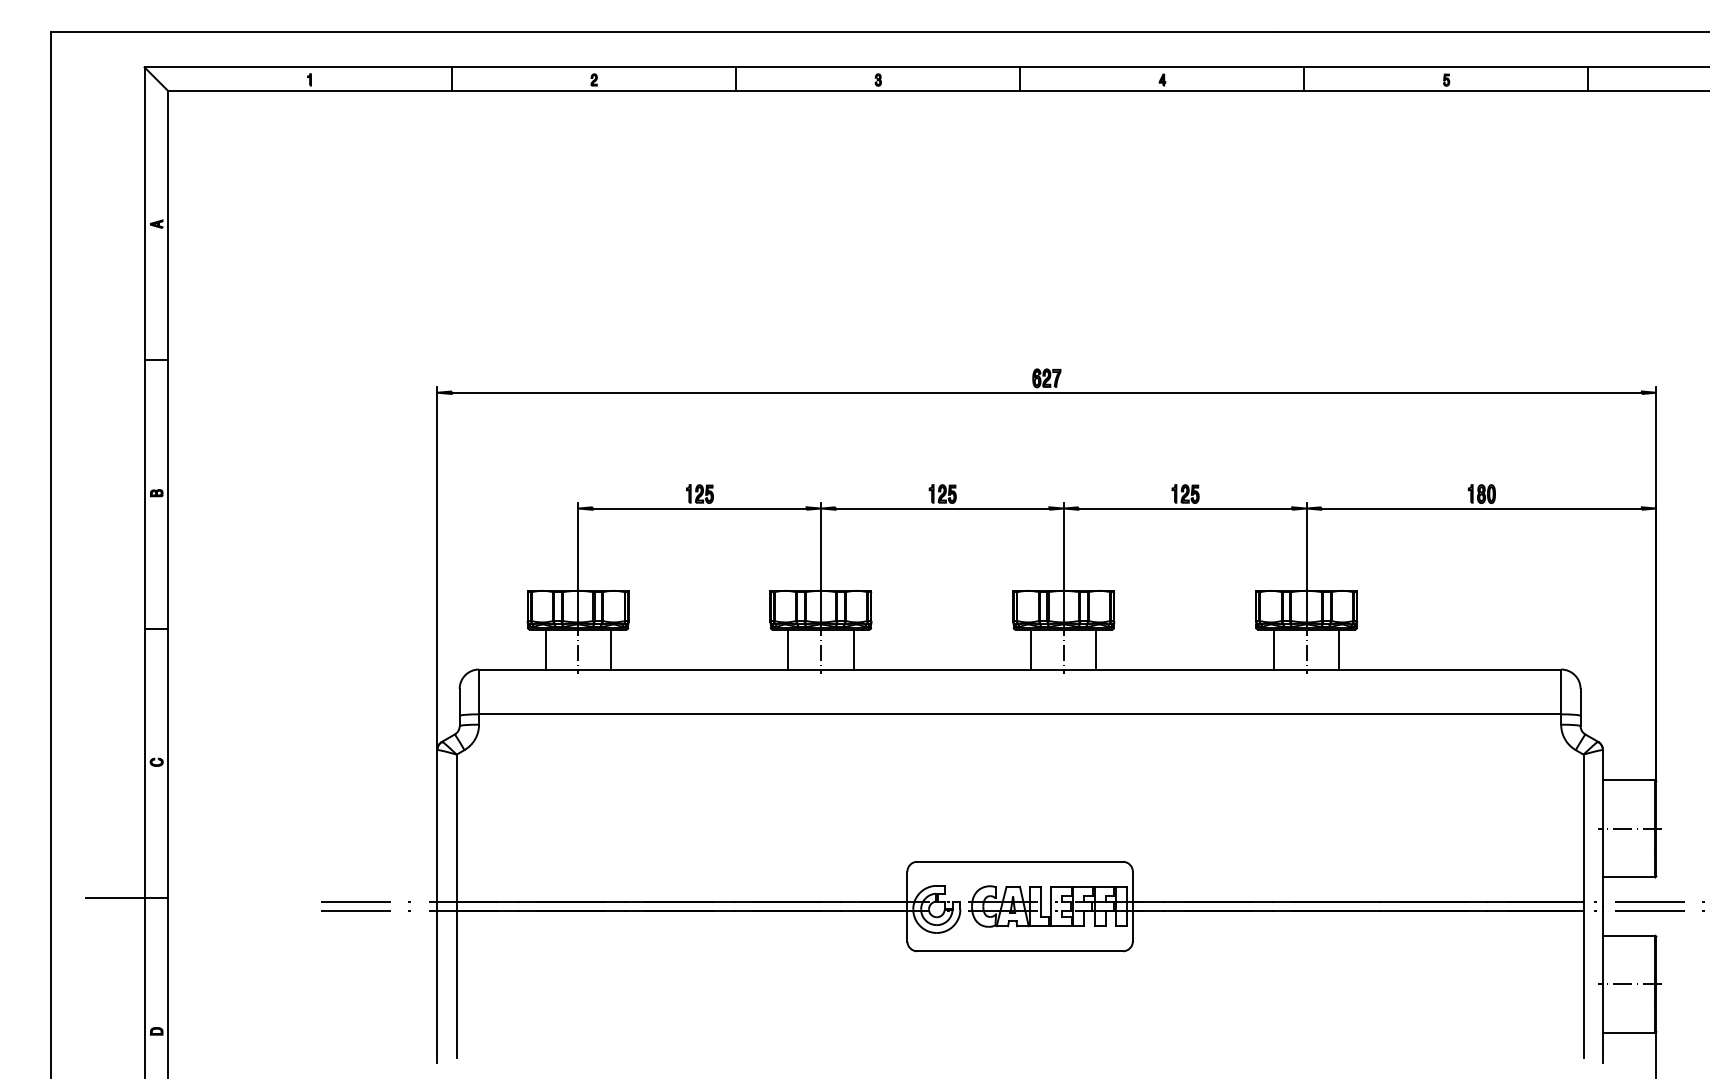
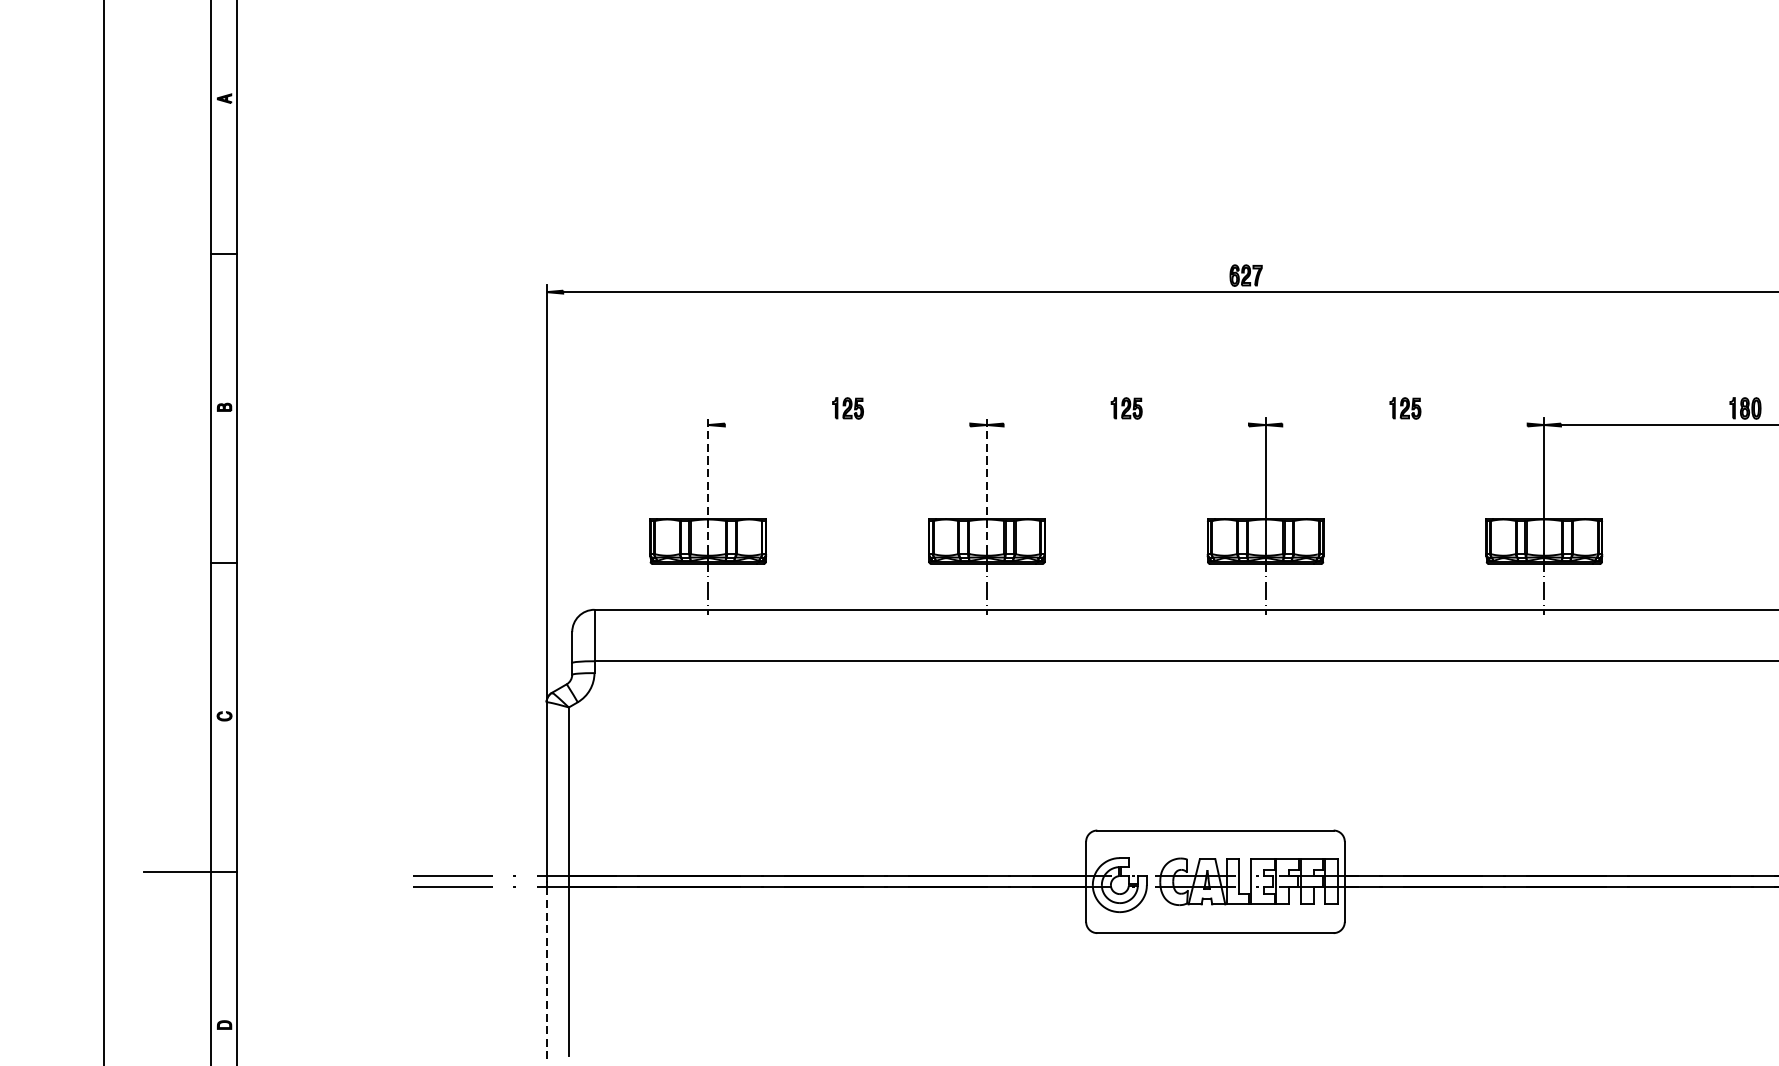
line: (699, 508) -> (847, 424), removed
line: (942, 508) -> (1126, 424), removed
line: (1185, 508) -> (1405, 424), removed
line: (578, 561) -> (708, 485), solid -> dashed
line: (821, 561) -> (987, 485), solid -> dashed
line: (545, 649) -> (670, 586), removed
line: (610, 649) -> (745, 586), removed
line: (788, 649) -> (949, 586), removed
line: (853, 649) -> (1024, 586), removed
line: (1031, 649) -> (1228, 586), removed
line: (1096, 649) -> (1303, 586), removed
line: (1274, 649) -> (1507, 586), removed
line: (1339, 649) -> (1582, 586), removed
line: (437, 987) -> (546, 974), solid -> dashed

